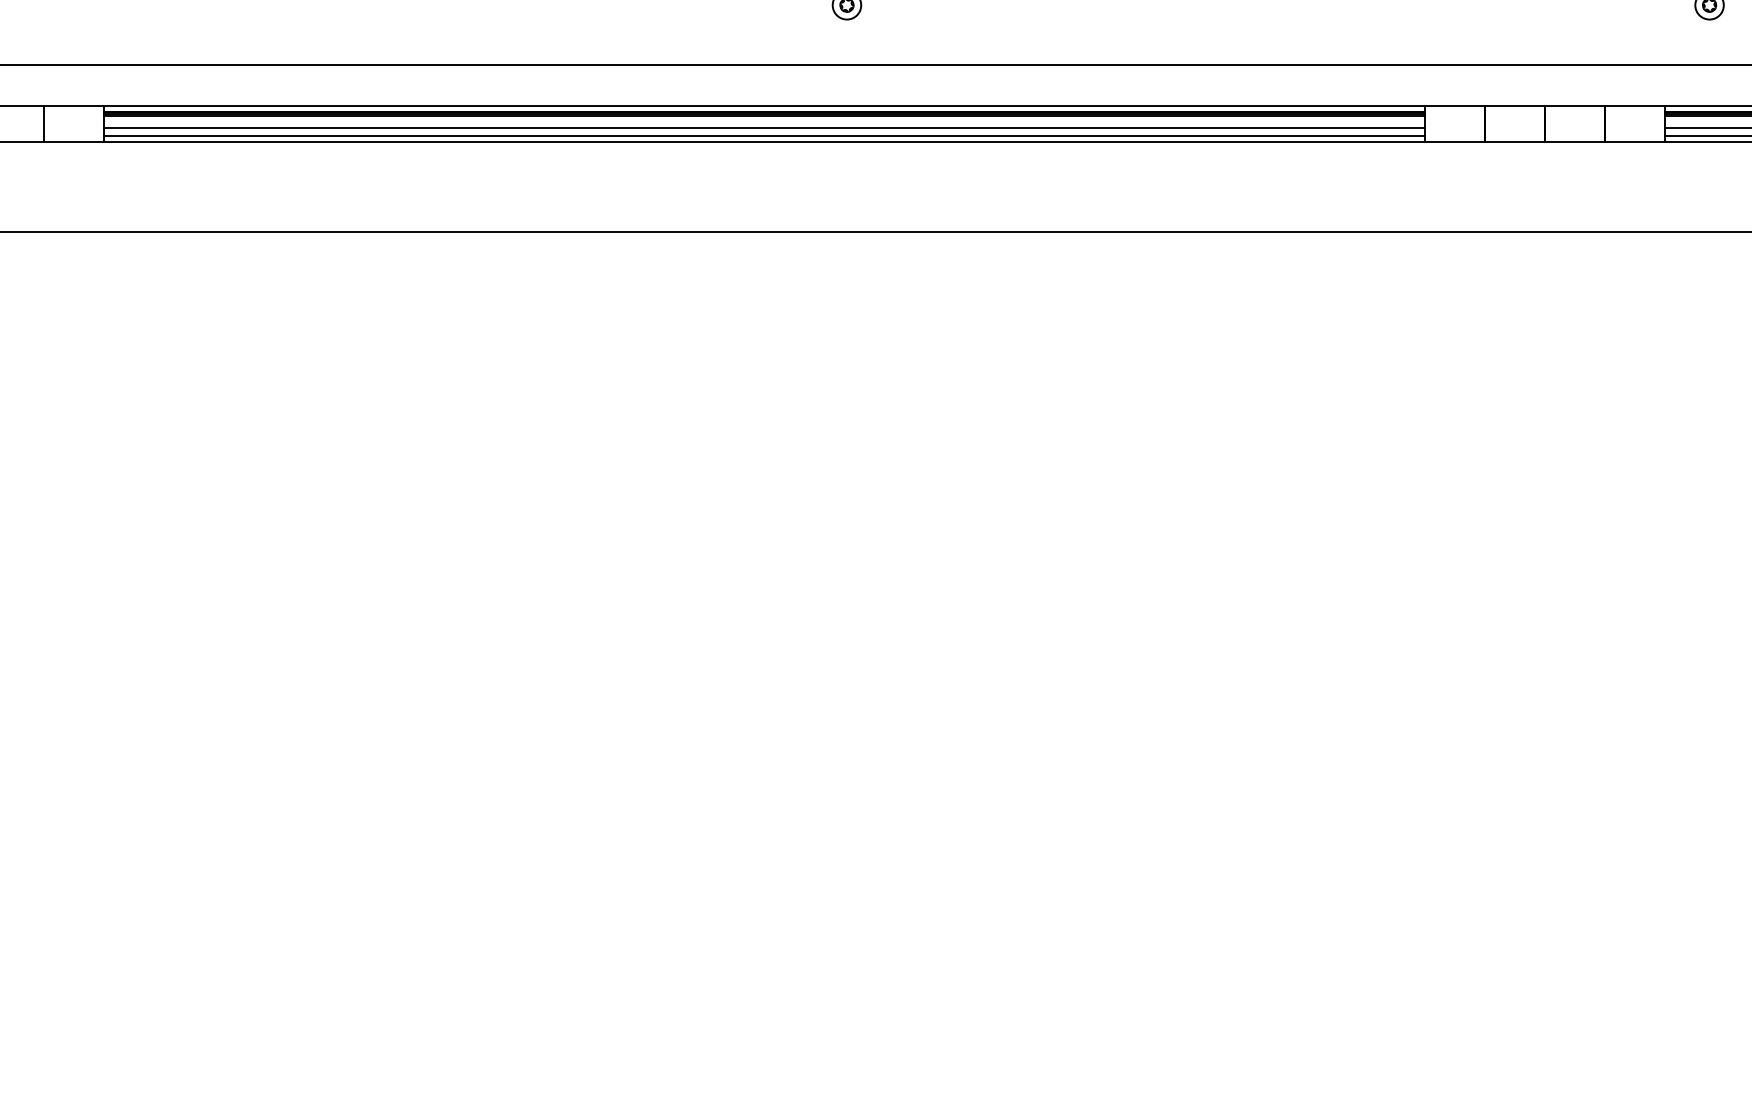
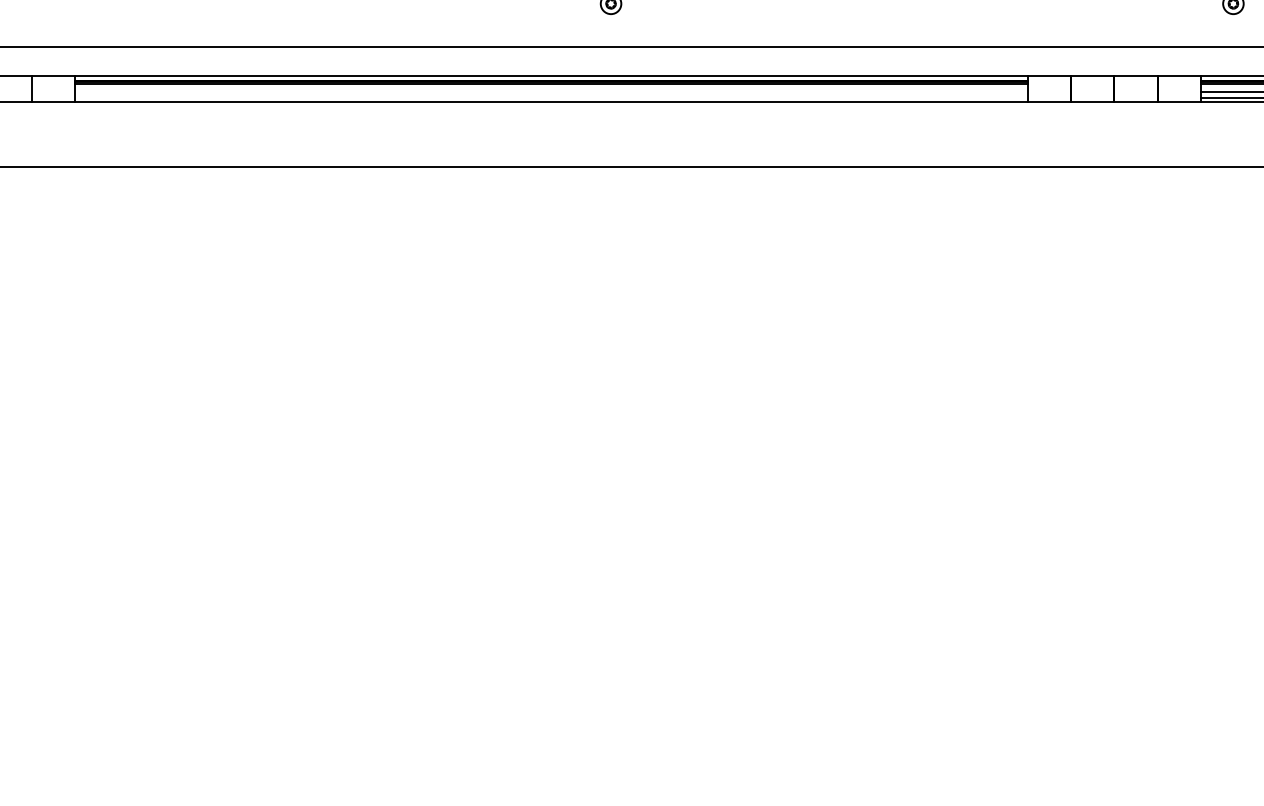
line: (764, 127) -> (551, 92), removed
line: (764, 135) -> (551, 97), removed

